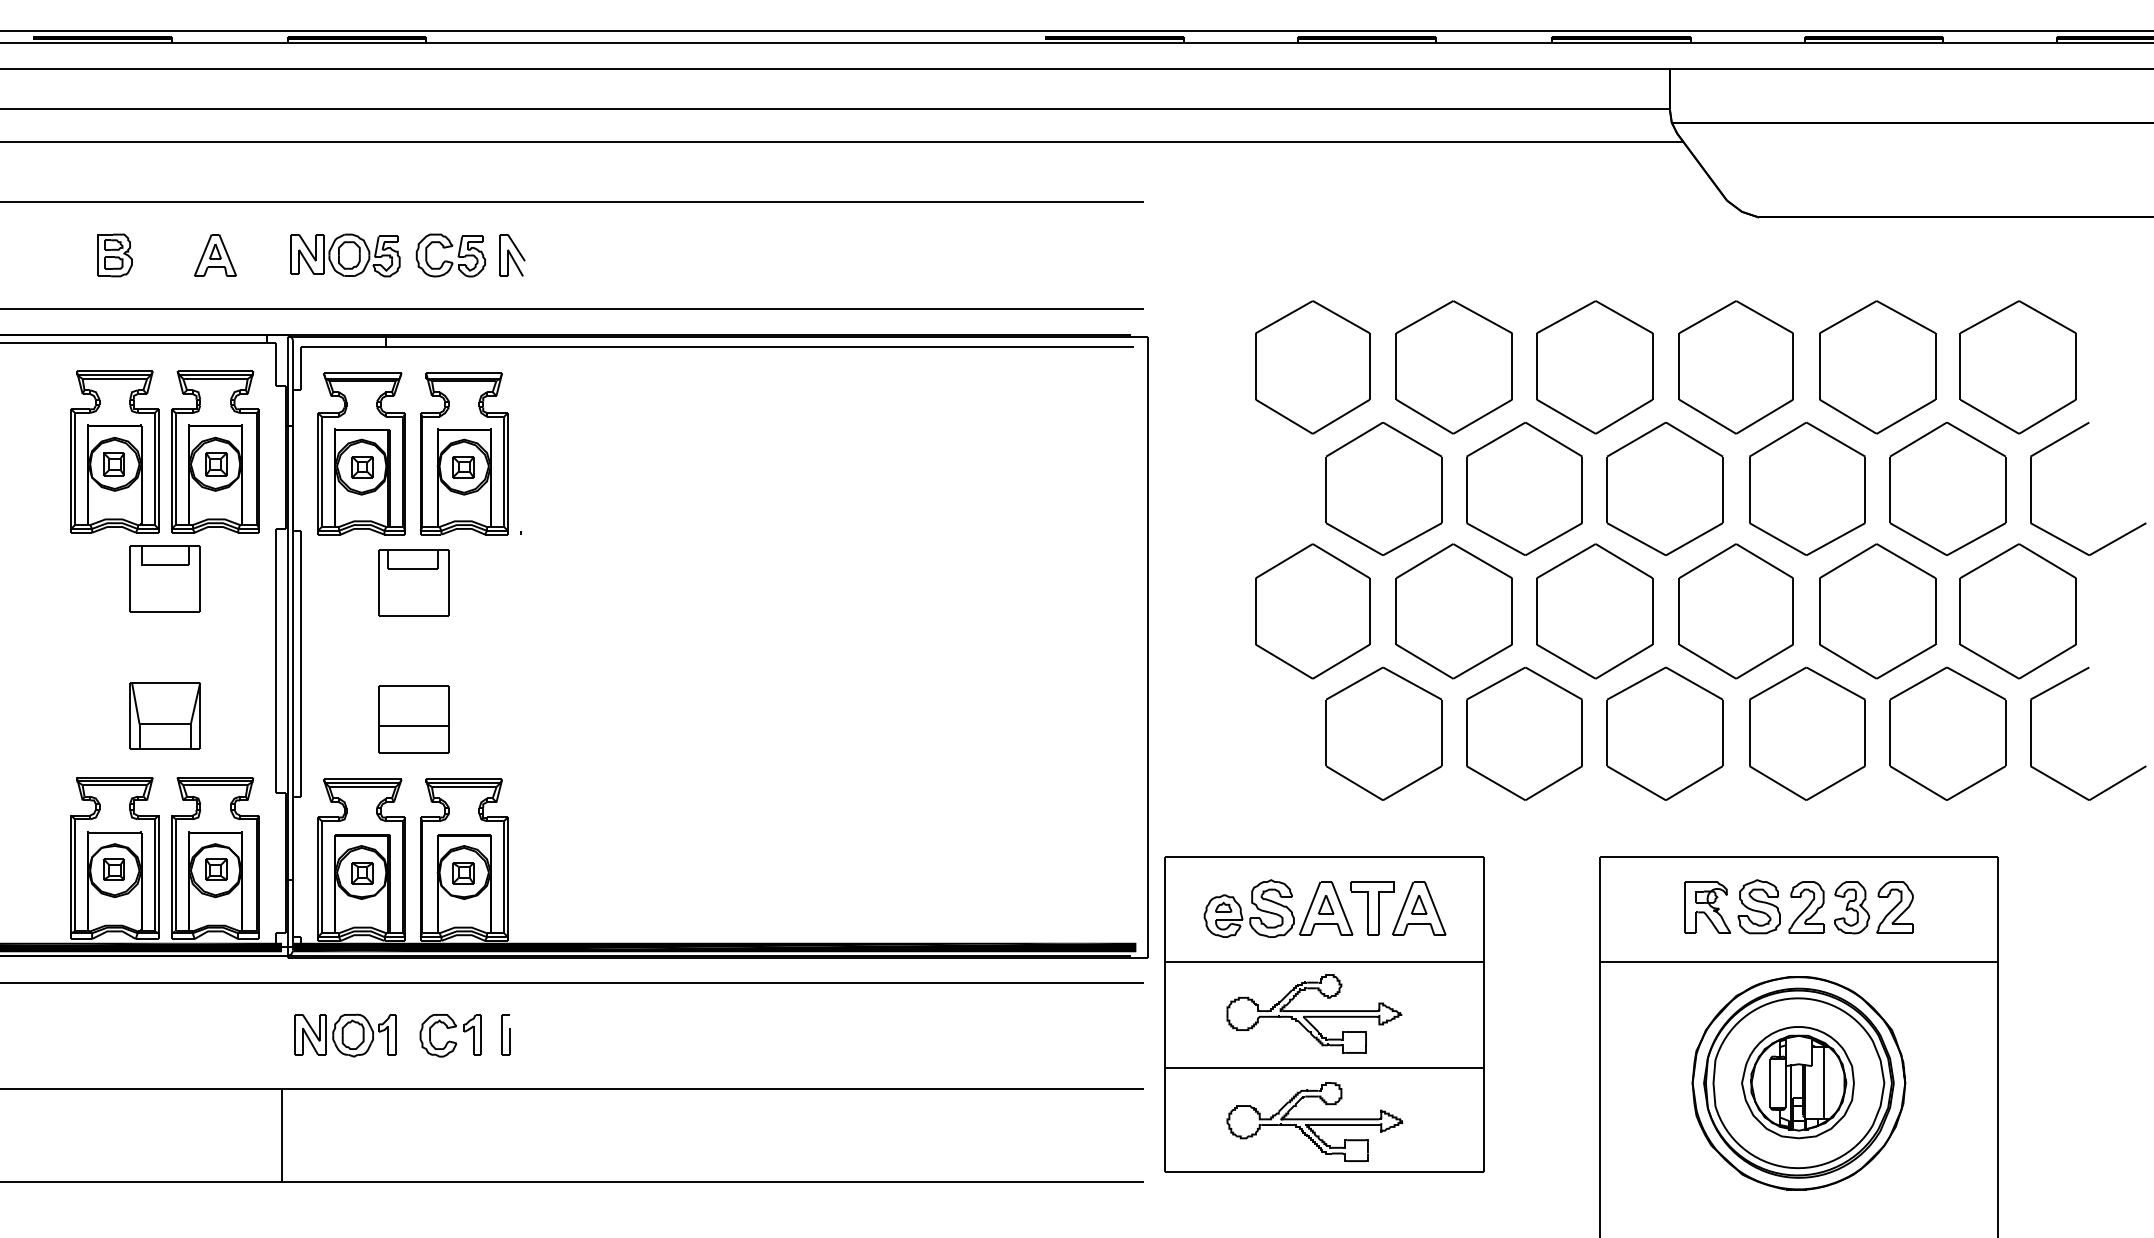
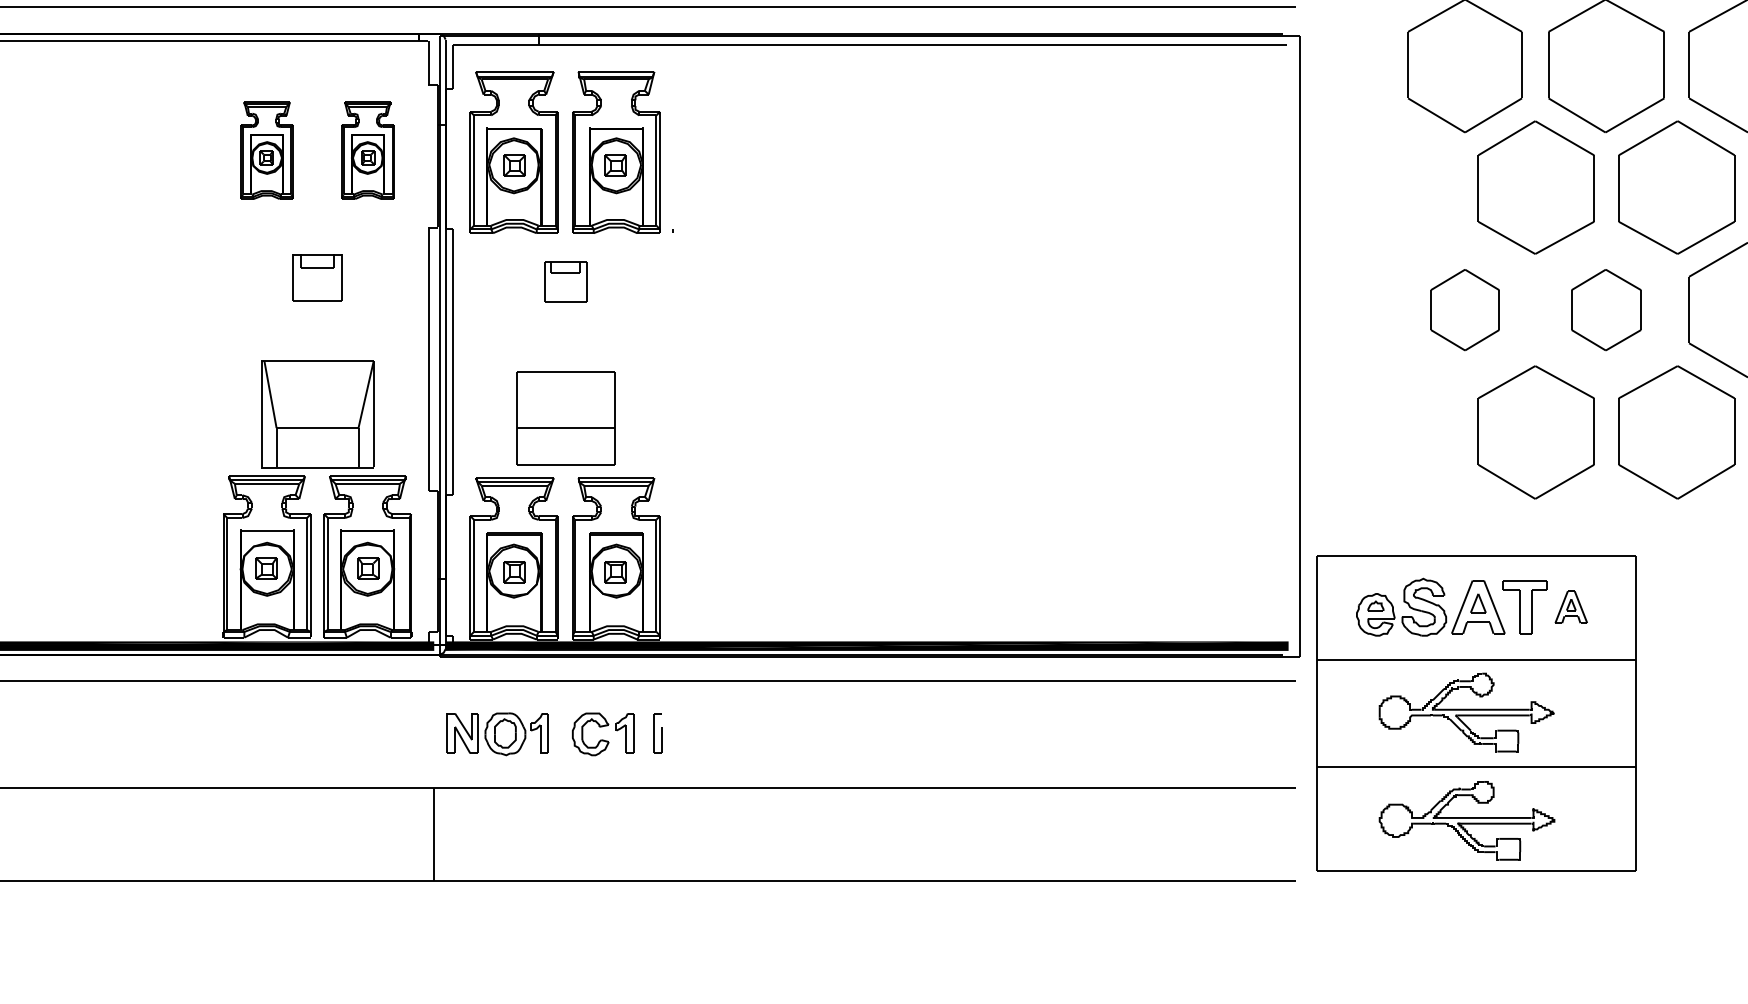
part: (114, 451) -> (266, 150), size x0.6
part: (215, 451) -> (367, 150), size x0.6
part: (164, 578) -> (316, 277), size x0.7
part: (413, 582) -> (565, 281), size x0.6
part: (1312, 611) -> (1464, 310), size x0.6
part: (1453, 611) -> (1605, 310), size x0.6
part: (164, 715) -> (316, 414), size x1.6
part: (413, 719) -> (565, 418), size x1.4
part: (1418, 908) -> (1570, 607), size x0.6

